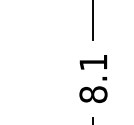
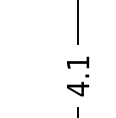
text: (92, 94) -> (77, 88), 8.1 -> 4.1

